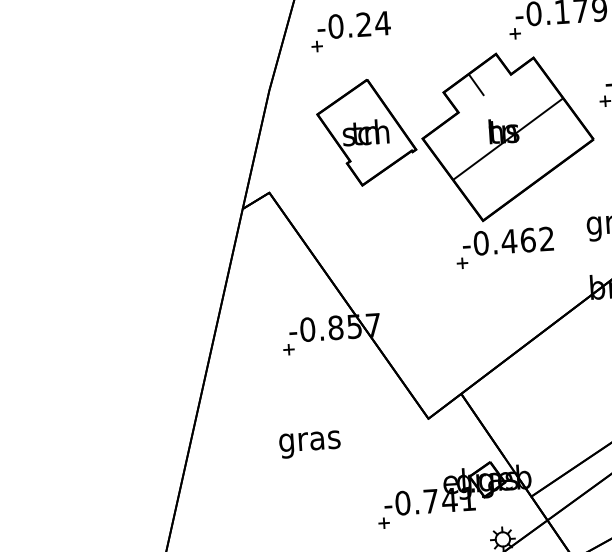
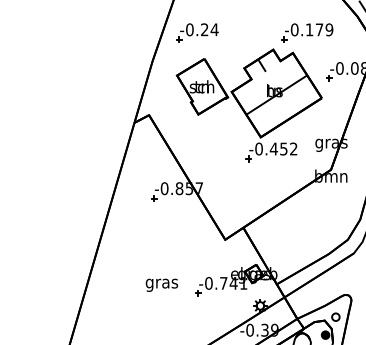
text: (527, 239) -> (283, 148), -0.462 -> -0.452
text: (309, 443) -> (161, 284), moved

